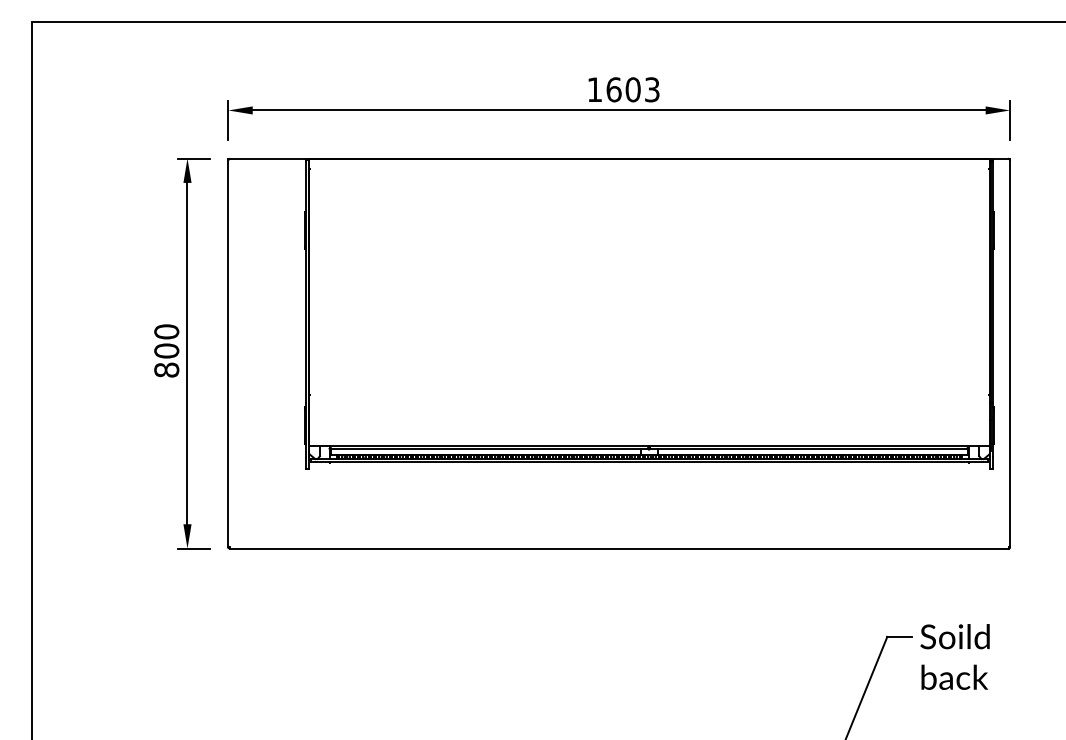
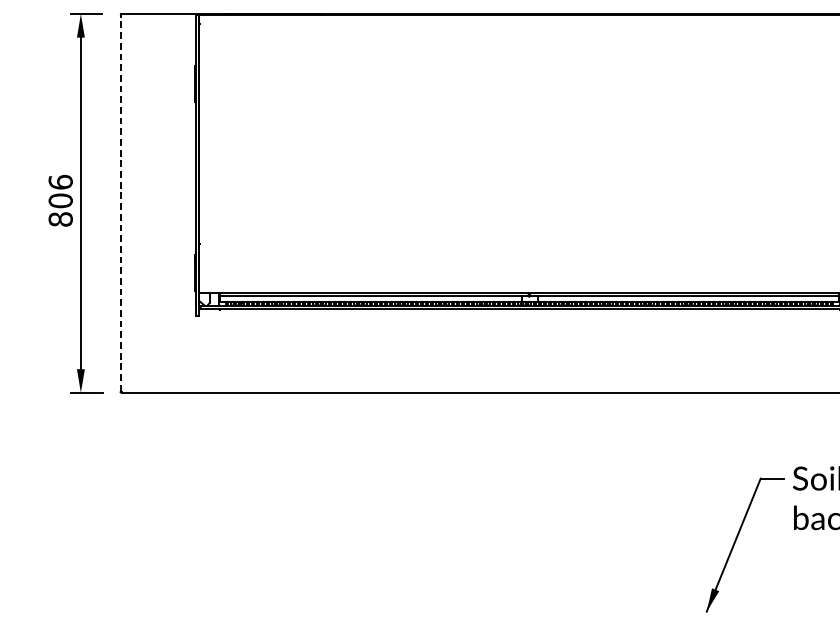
text: (166, 331) -> (60, 181), 800 -> 806
line: (228, 352) -> (120, 202), solid -> dashed

